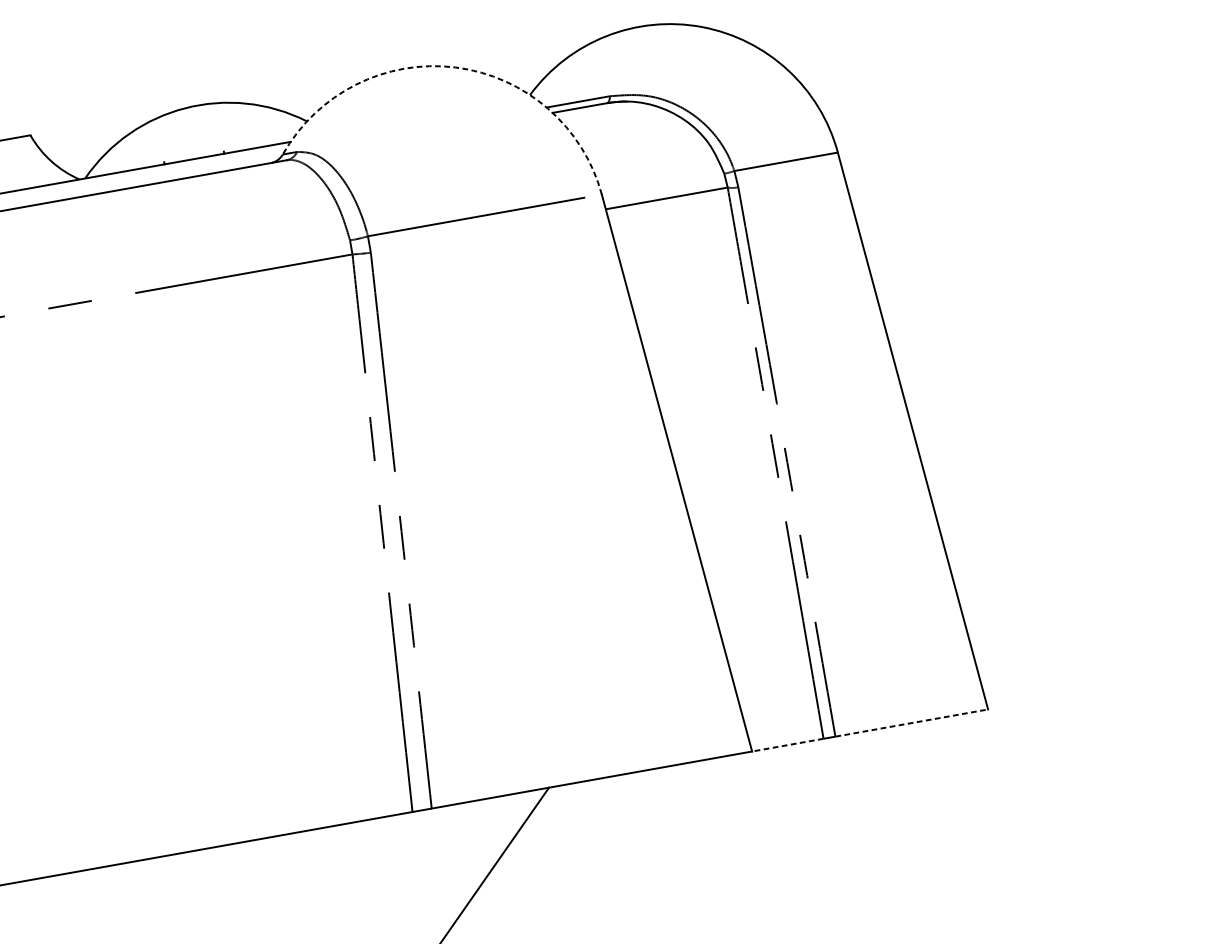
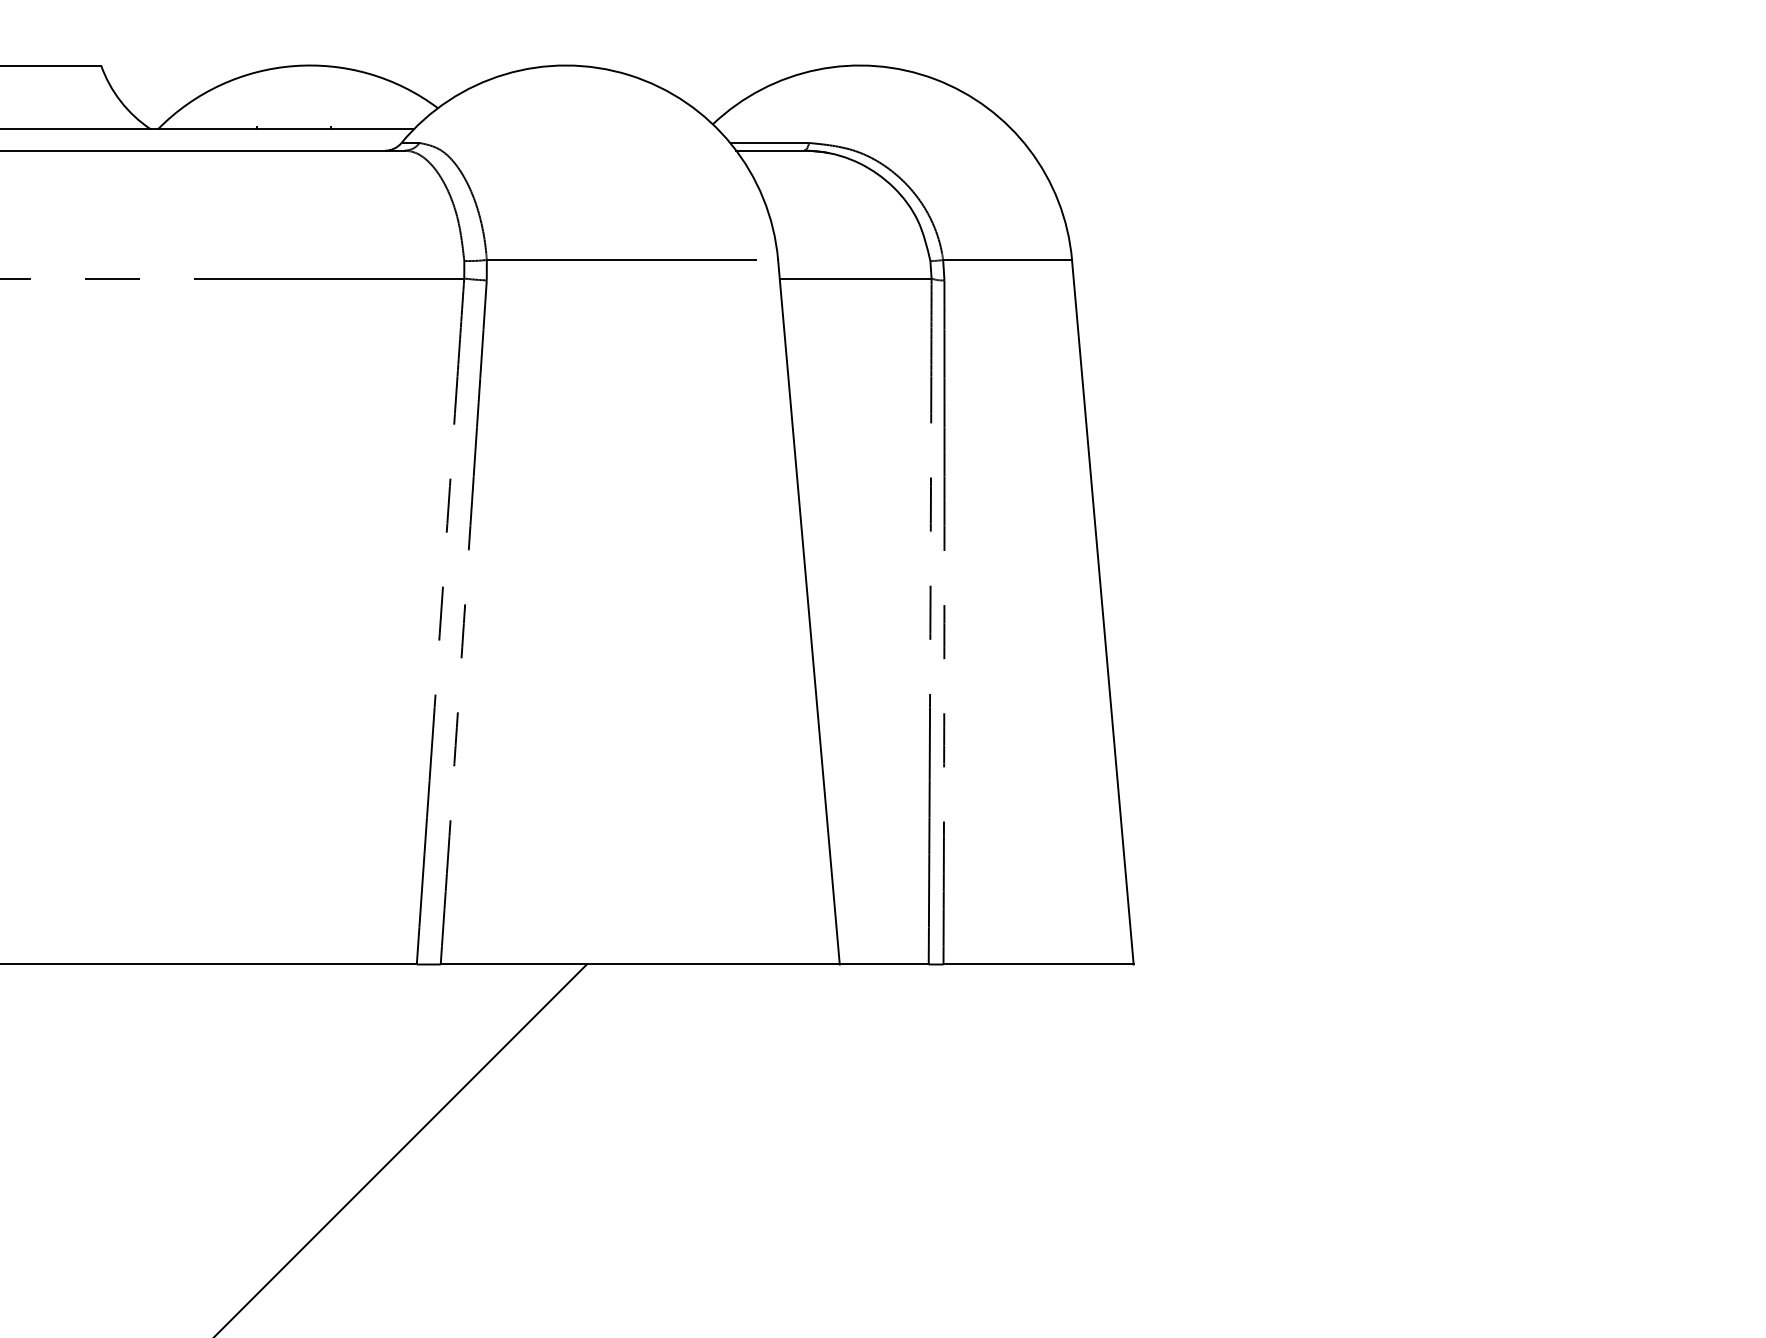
arc: (456, 67) -> (629, 75), dashed -> solid
line: (912, 722) -> (1039, 964), dashed -> solid
line: (787, 745) -> (883, 964), dashed -> solid

